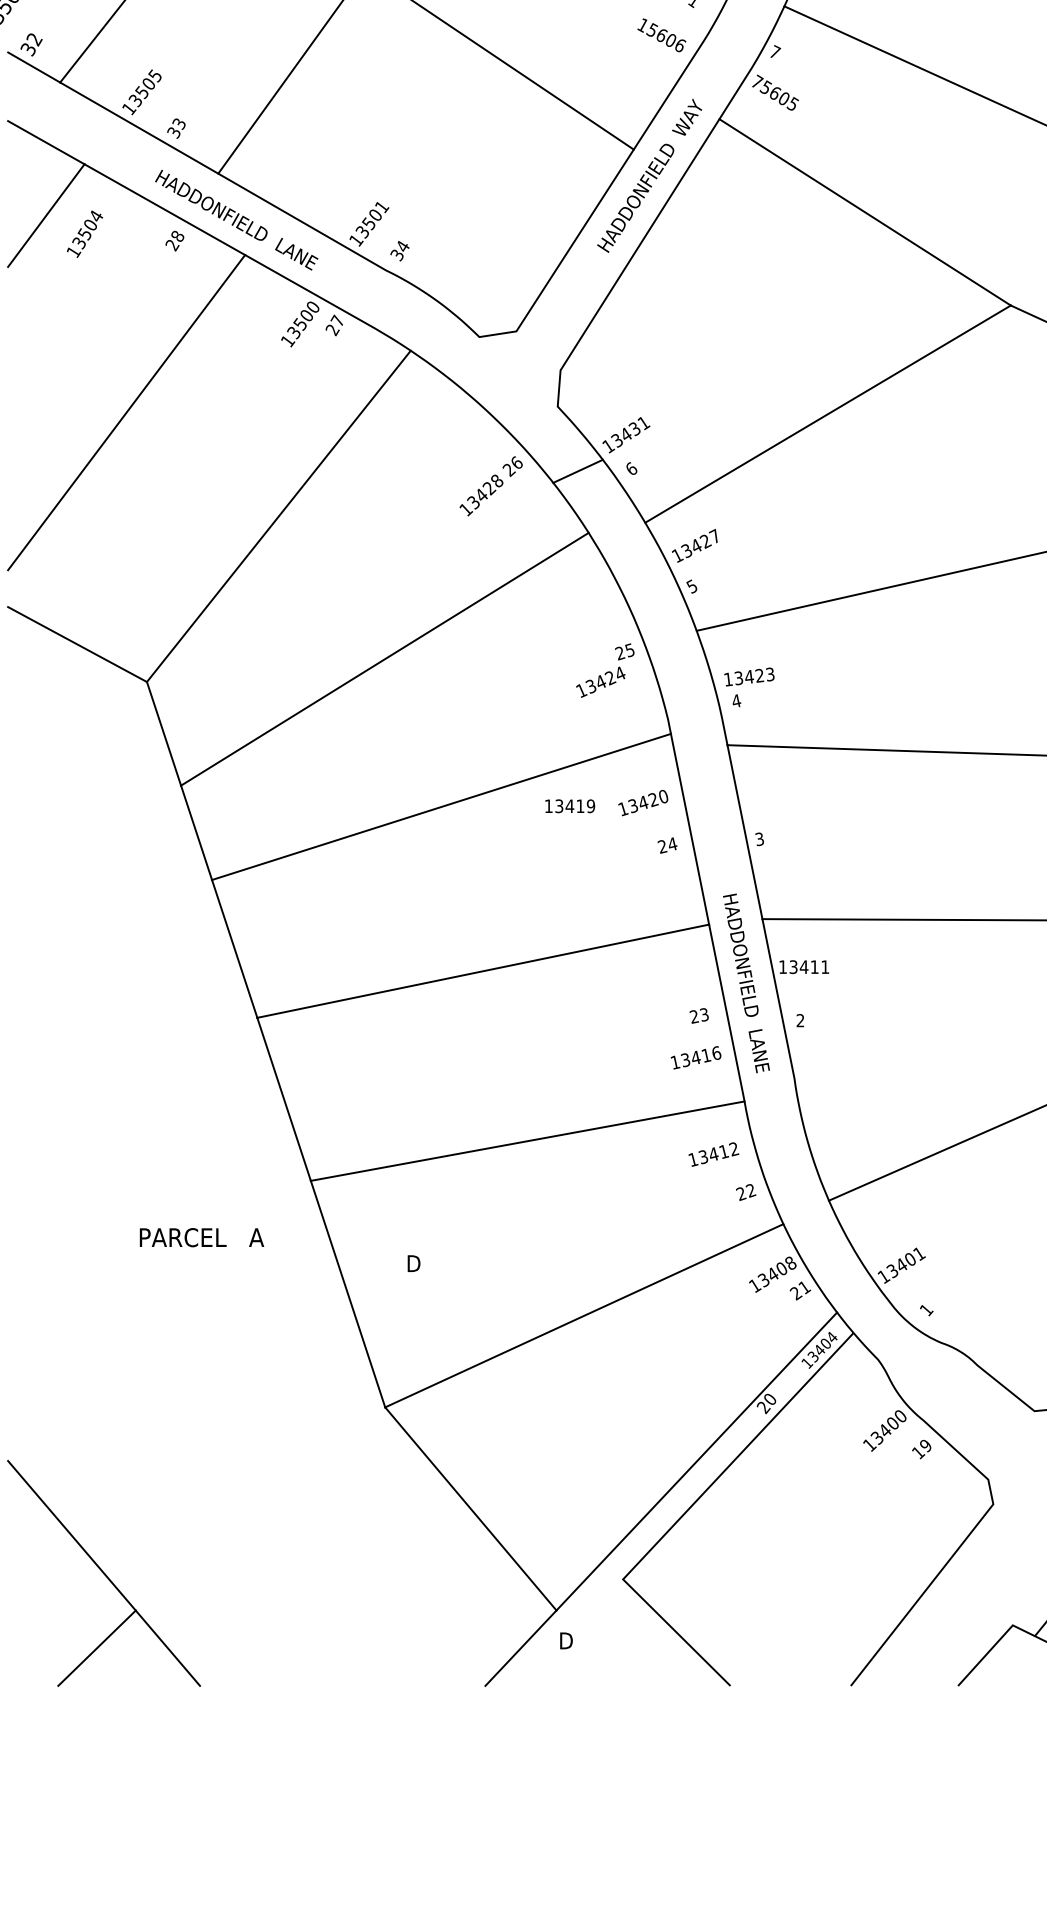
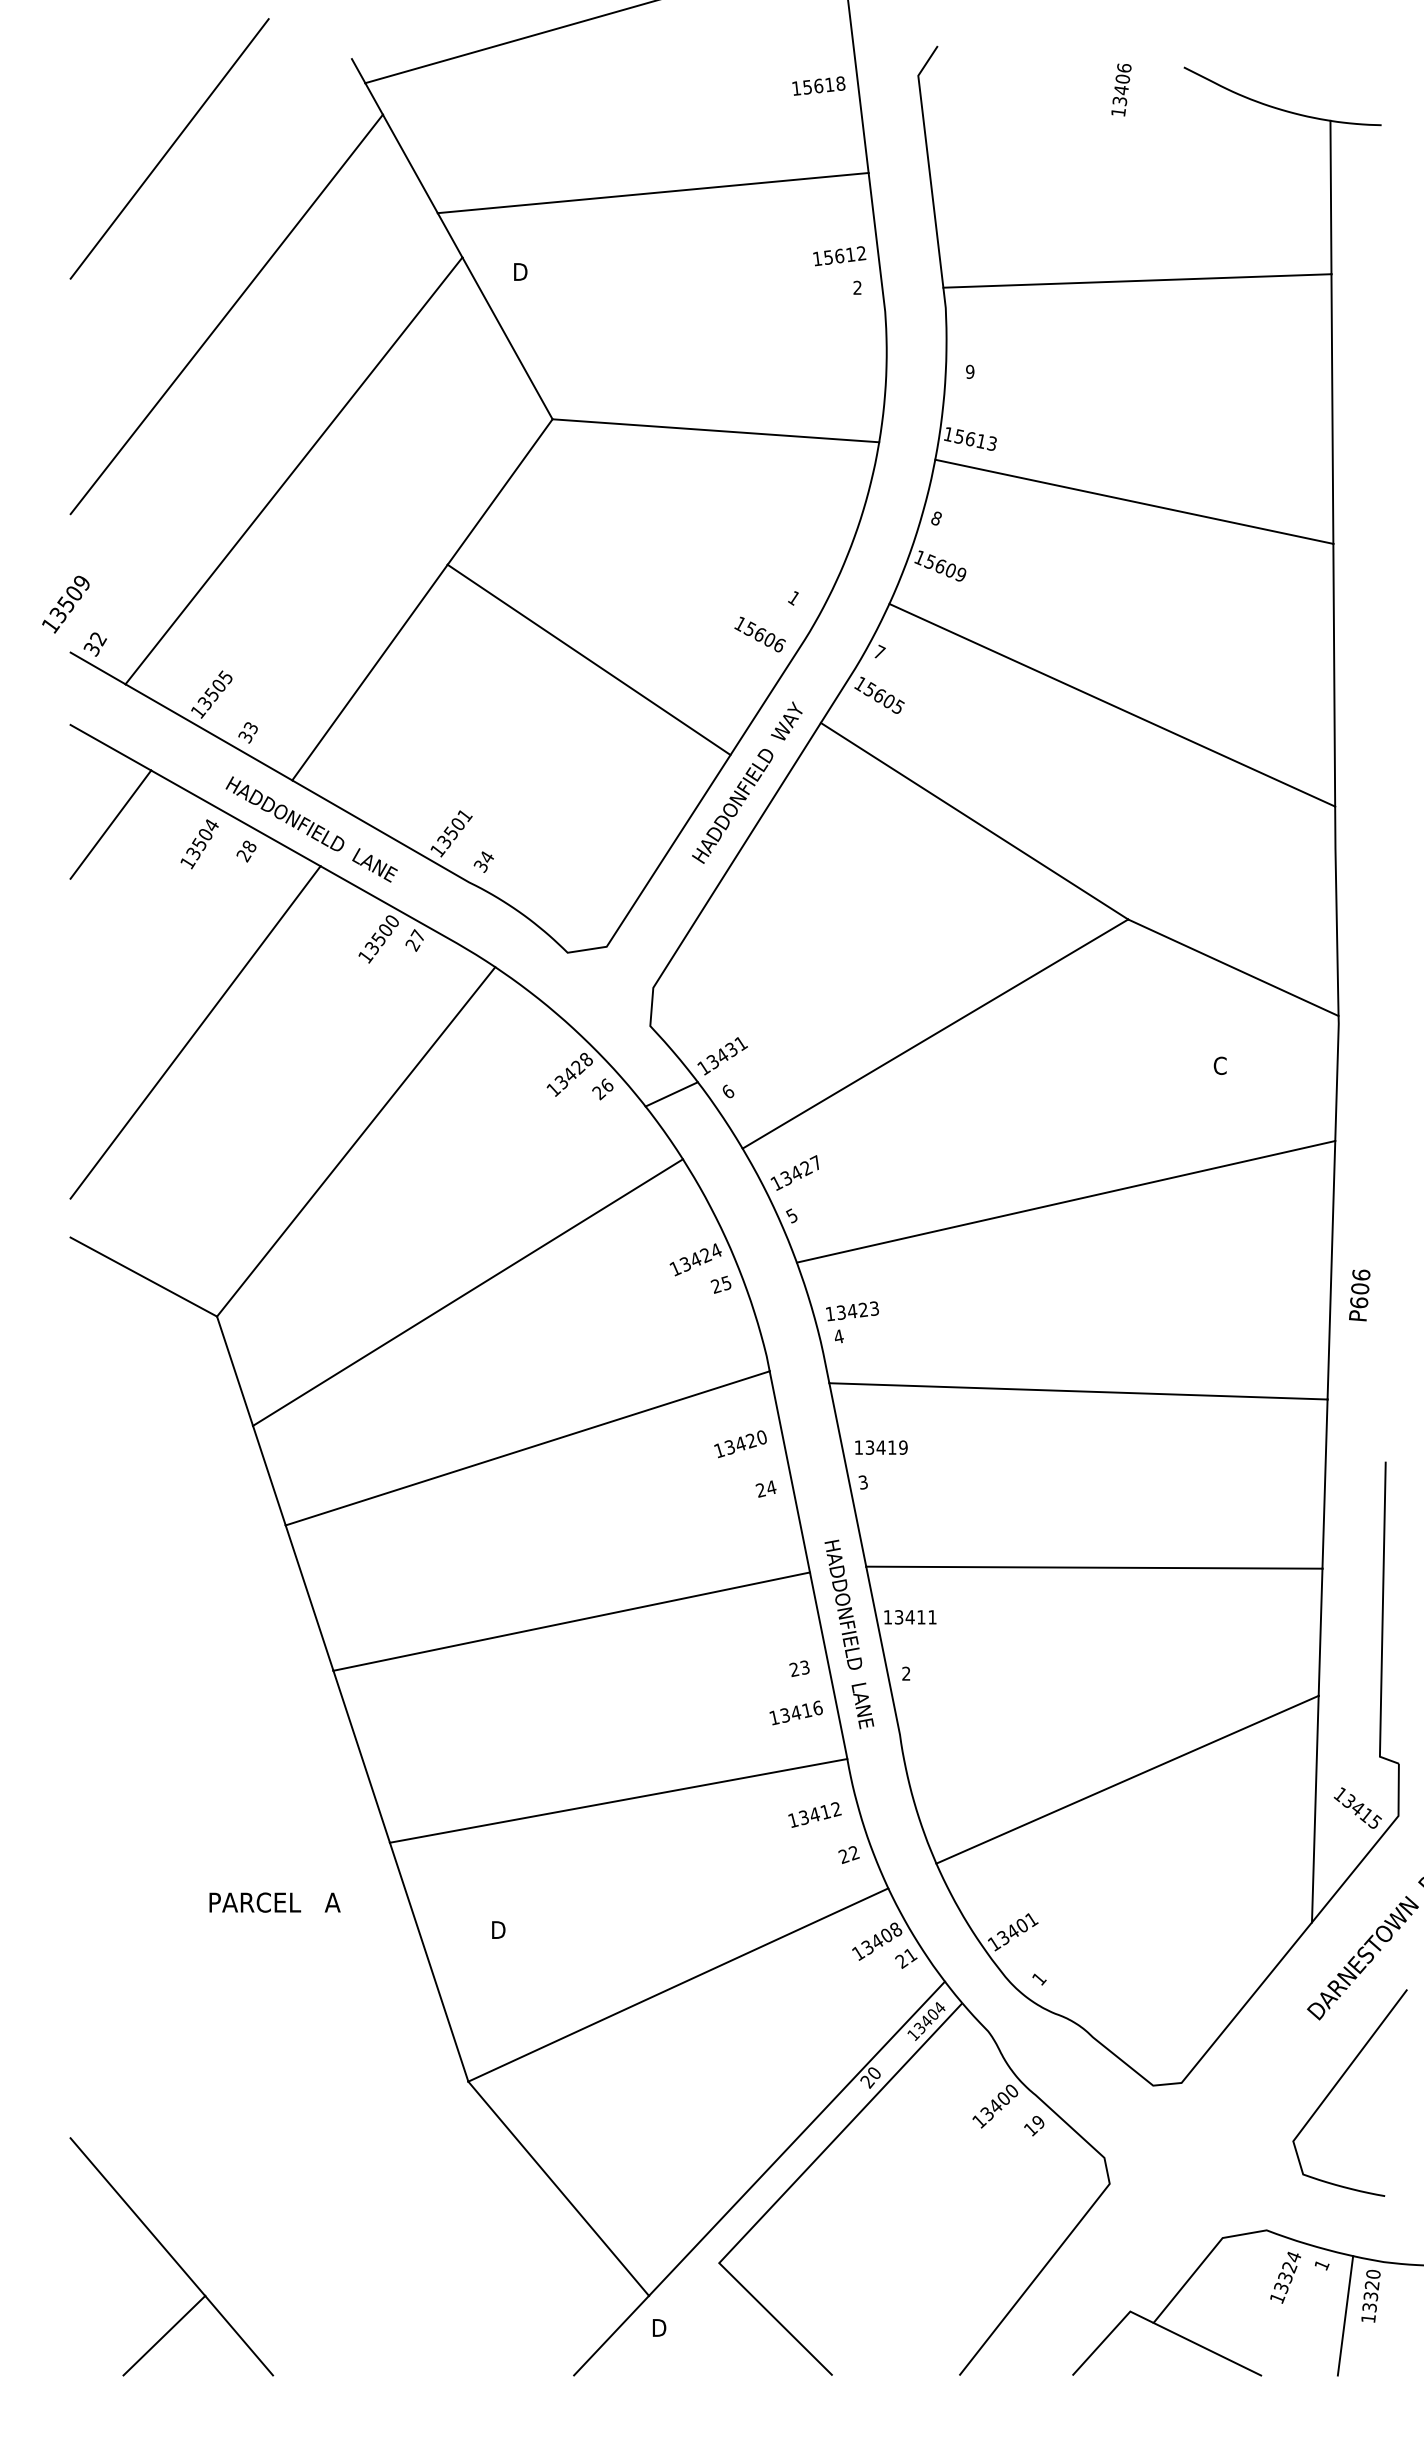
text: (757, 81) -> (860, 683), 75605 -> 15605
text: (84, 234) -> (199, 844), moved
text: (481, 495) -> (569, 1074), moved
text: (600, 681) -> (695, 1259), moved
text: (570, 806) -> (881, 1447), moved

